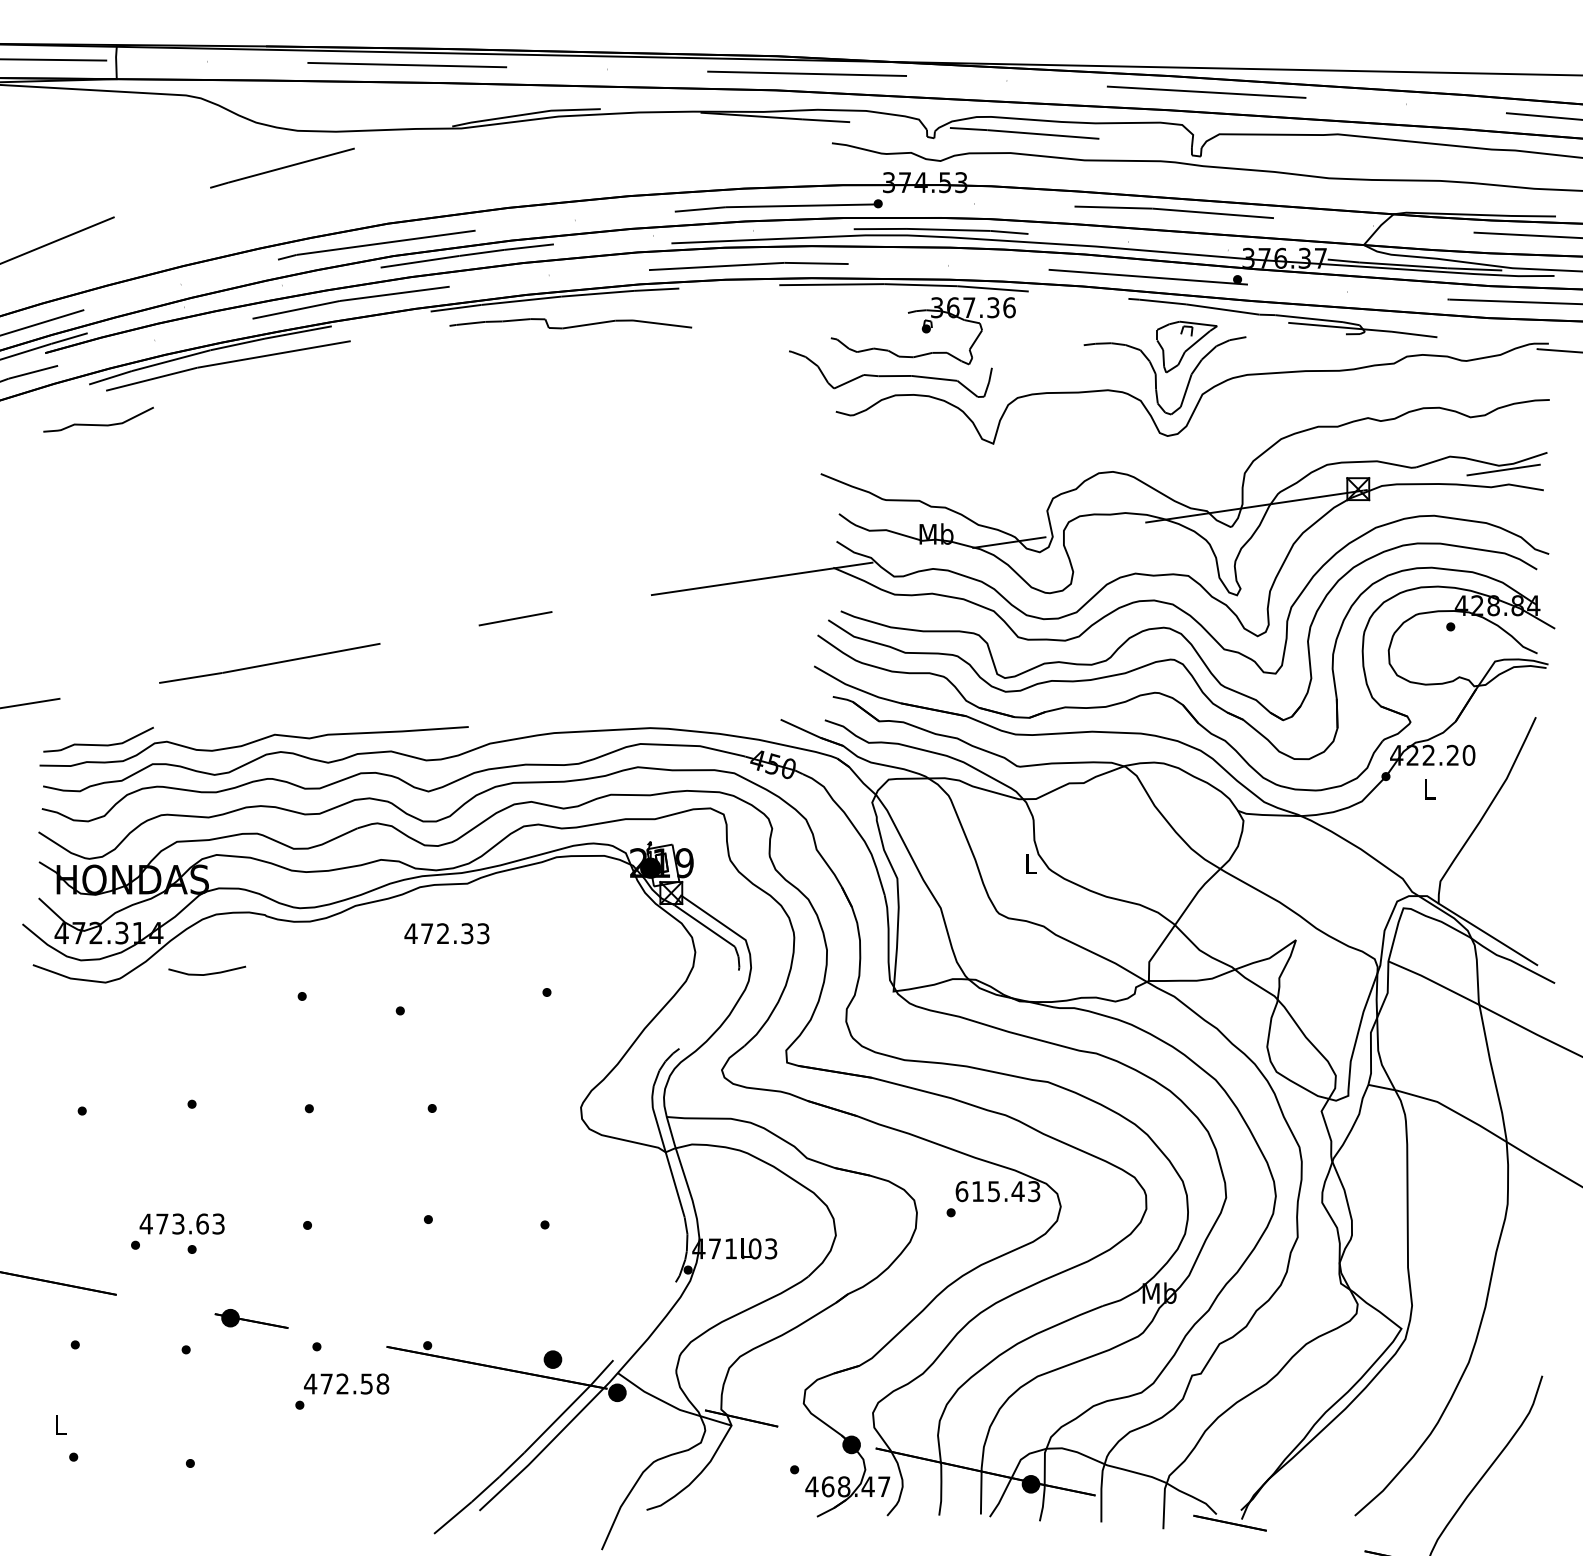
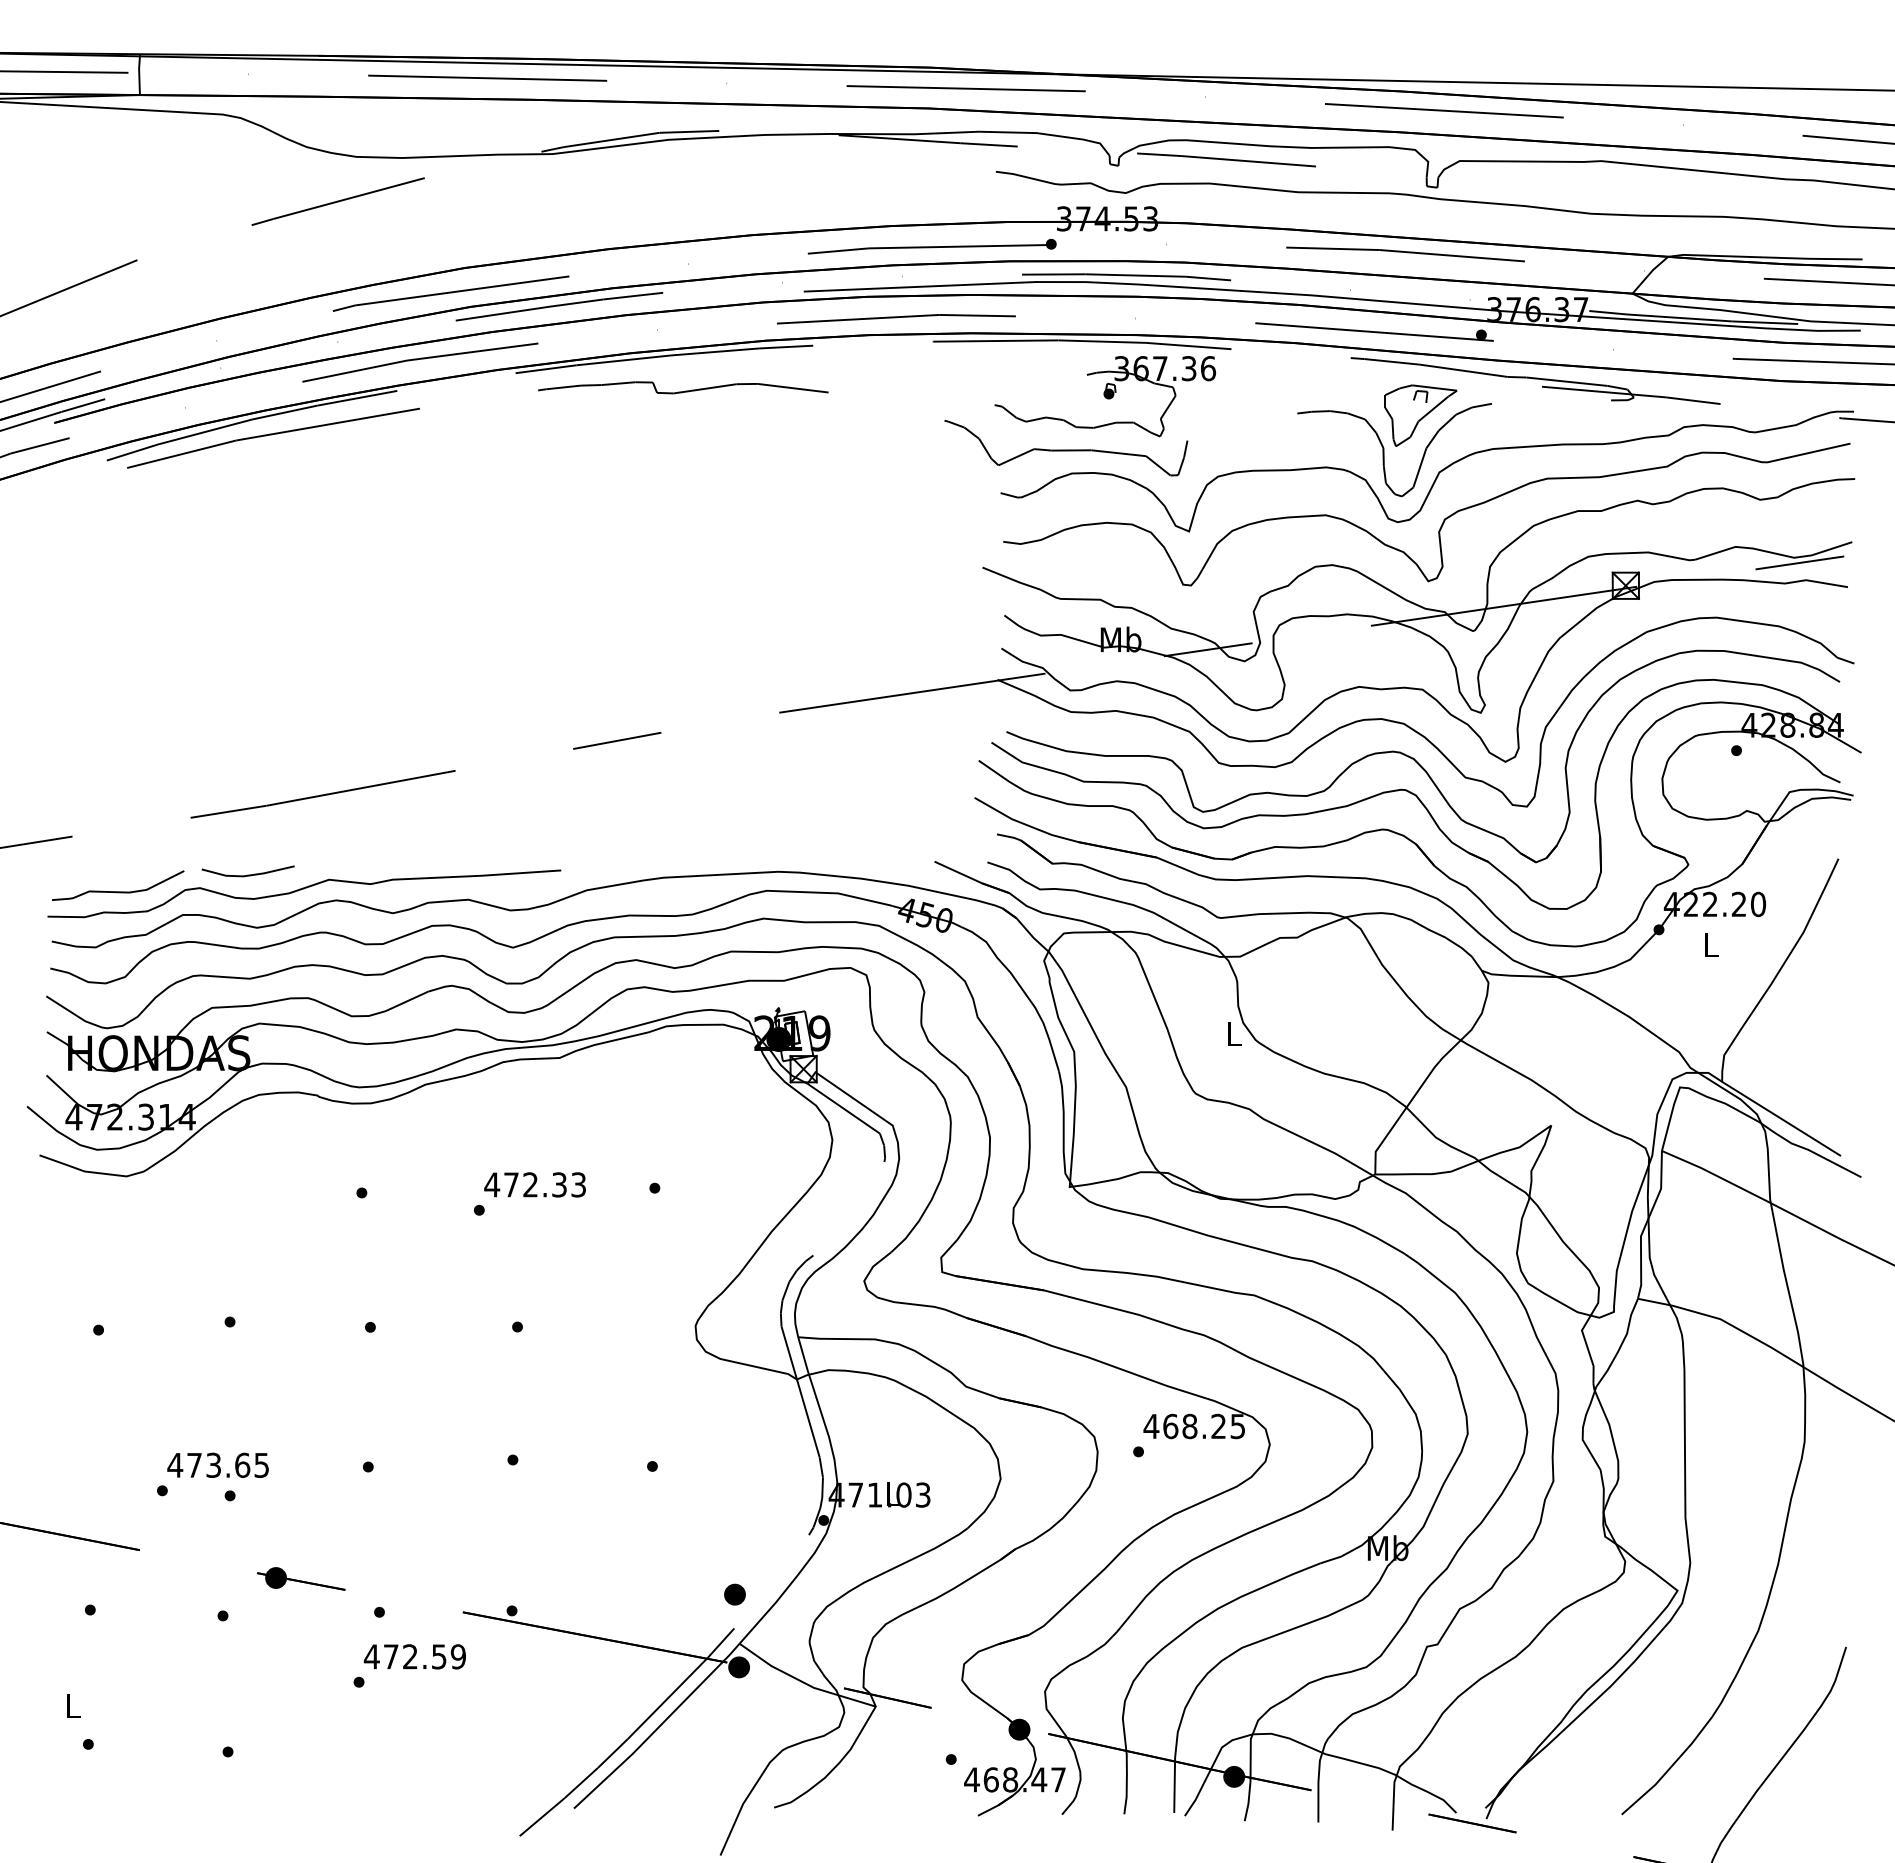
curve: (98, 424) -> (118, 508), removed
curve: (1205, 436) -> (1442, 522), added
text: (446, 933) -> (534, 1184), moved
line: (206, 973) -> (247, 874), moved
text: (997, 1191) -> (1194, 1426), 615.43 -> 468.25
text: (218, 1223) -> (261, 1464), 473.63 -> 473.65
part: (552, 1359) -> (734, 1594), moved
text: (382, 1383) -> (457, 1656), 472.58 -> 472.59

